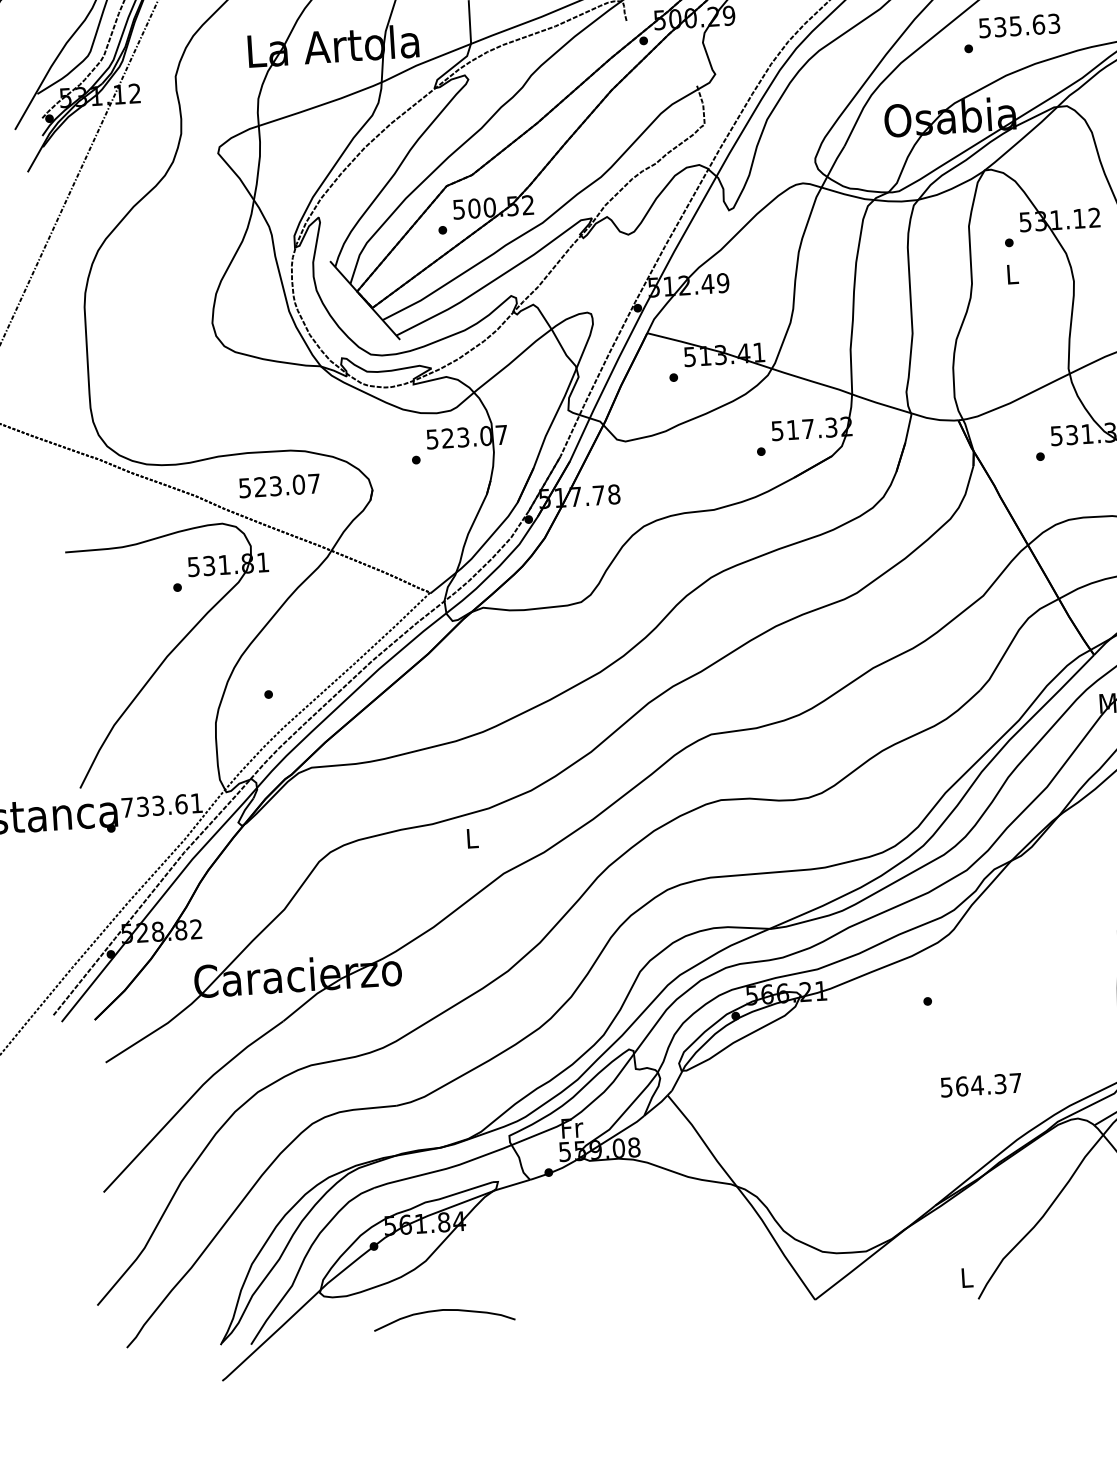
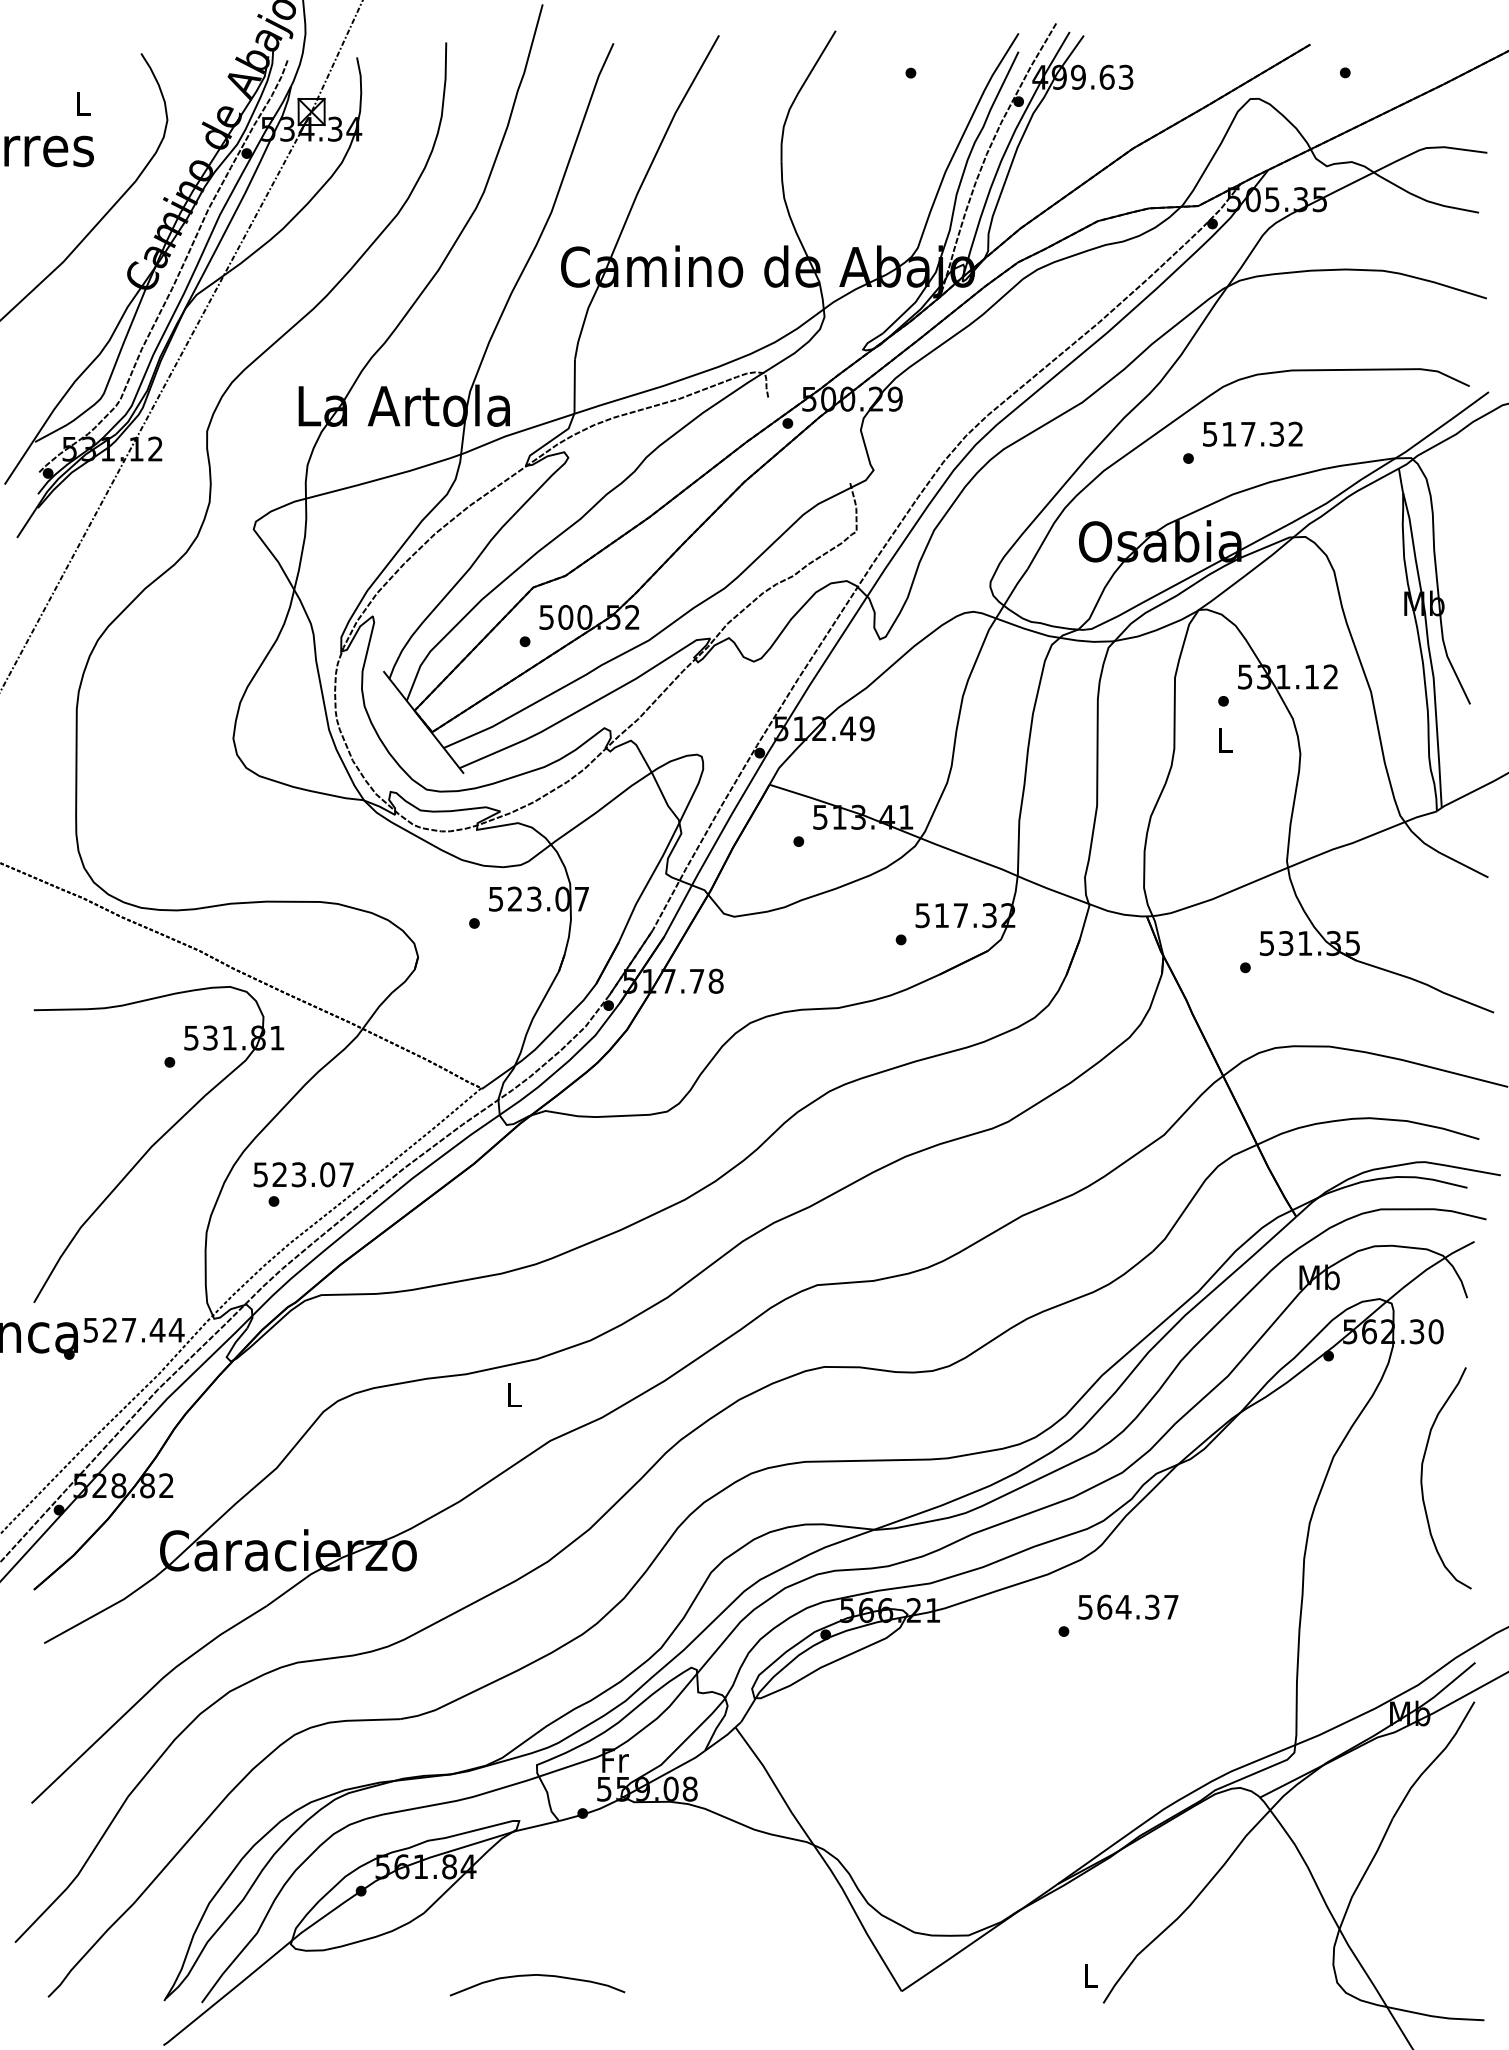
text: (1027, 24) -> (1262, 433), 535.63 -> 517.32
text: (279, 485) -> (303, 1174), moved
text: (161, 804) -> (133, 1329), 733.61 -> 527.44
text: (981, 1084) -> (1128, 1606), moved
curve: (447, 1311) -> (541, 1976), moved

